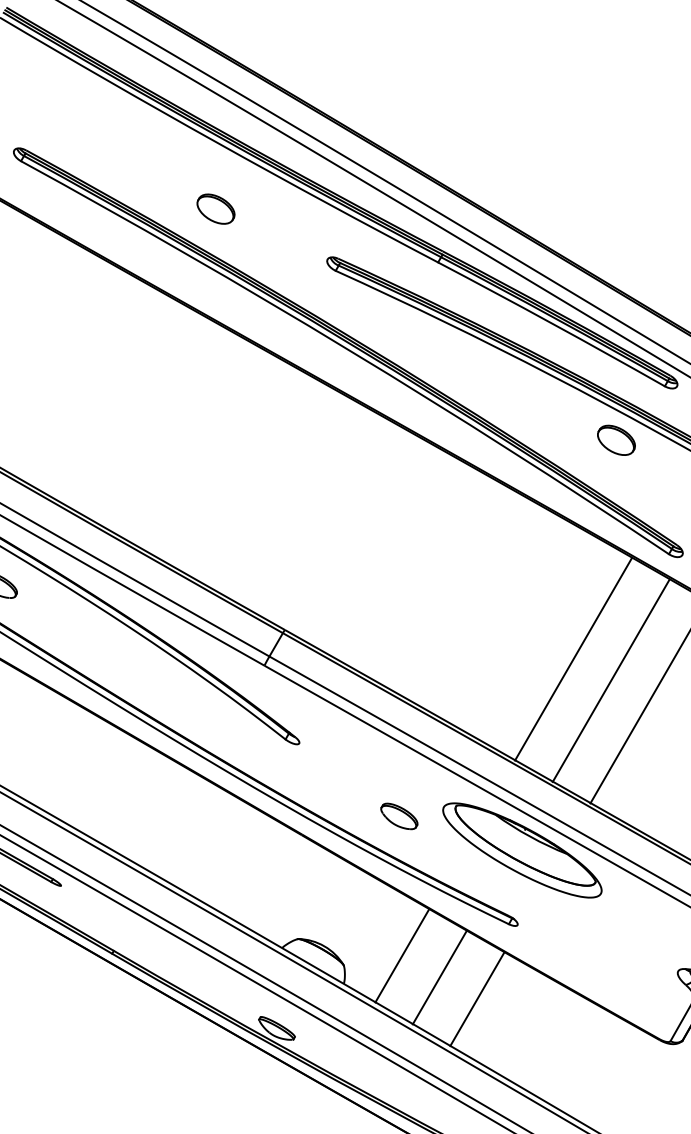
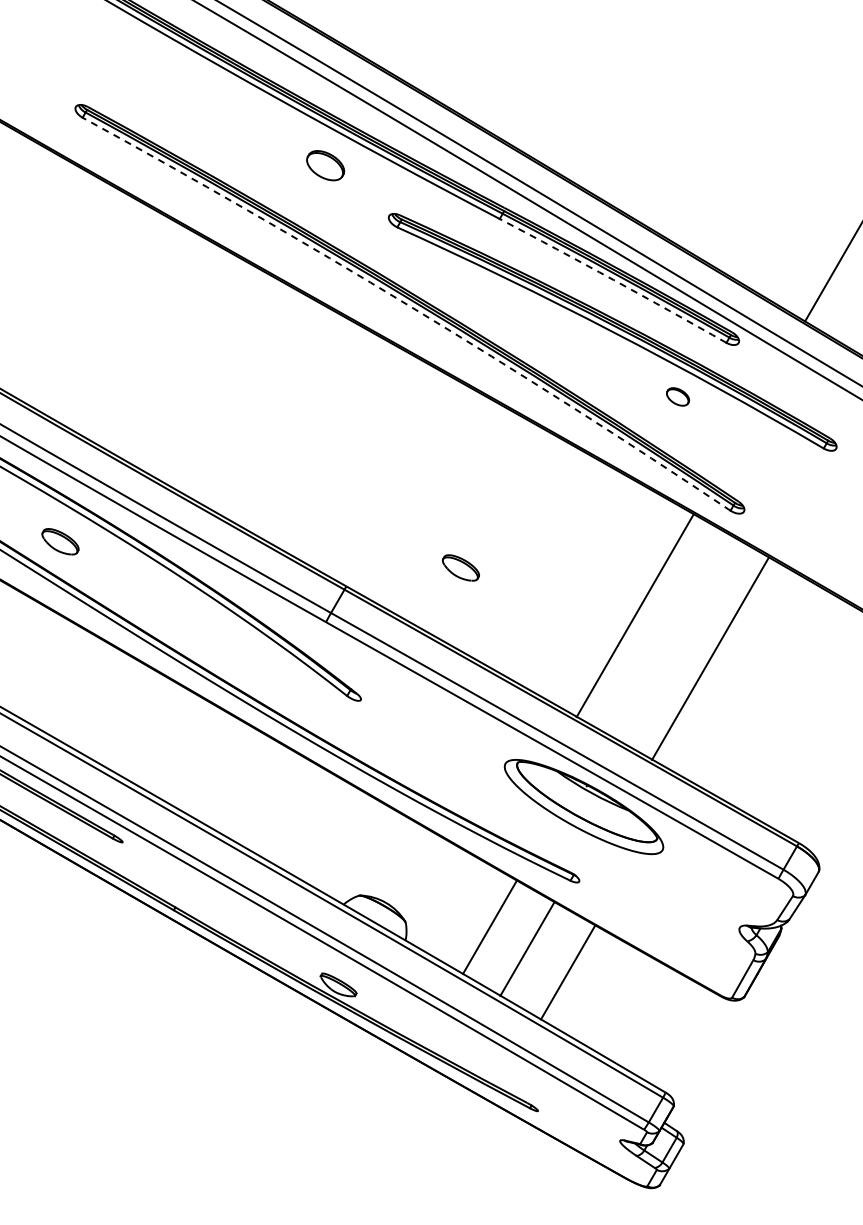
part: (215, 208) -> (325, 165), moved
arc: (551, 323) -> (613, 280), solid -> dashed
arc: (349, 349) -> (411, 306), solid -> dashed
part: (615, 439) -> (677, 396), size x0.6
line: (610, 679) -> (672, 636), removed
part: (398, 815) -> (460, 567), moved
line: (401, 954) -> (489, 926), moved
line: (439, 976) -> (527, 948), moved
line: (476, 998) -> (567, 972), moved

